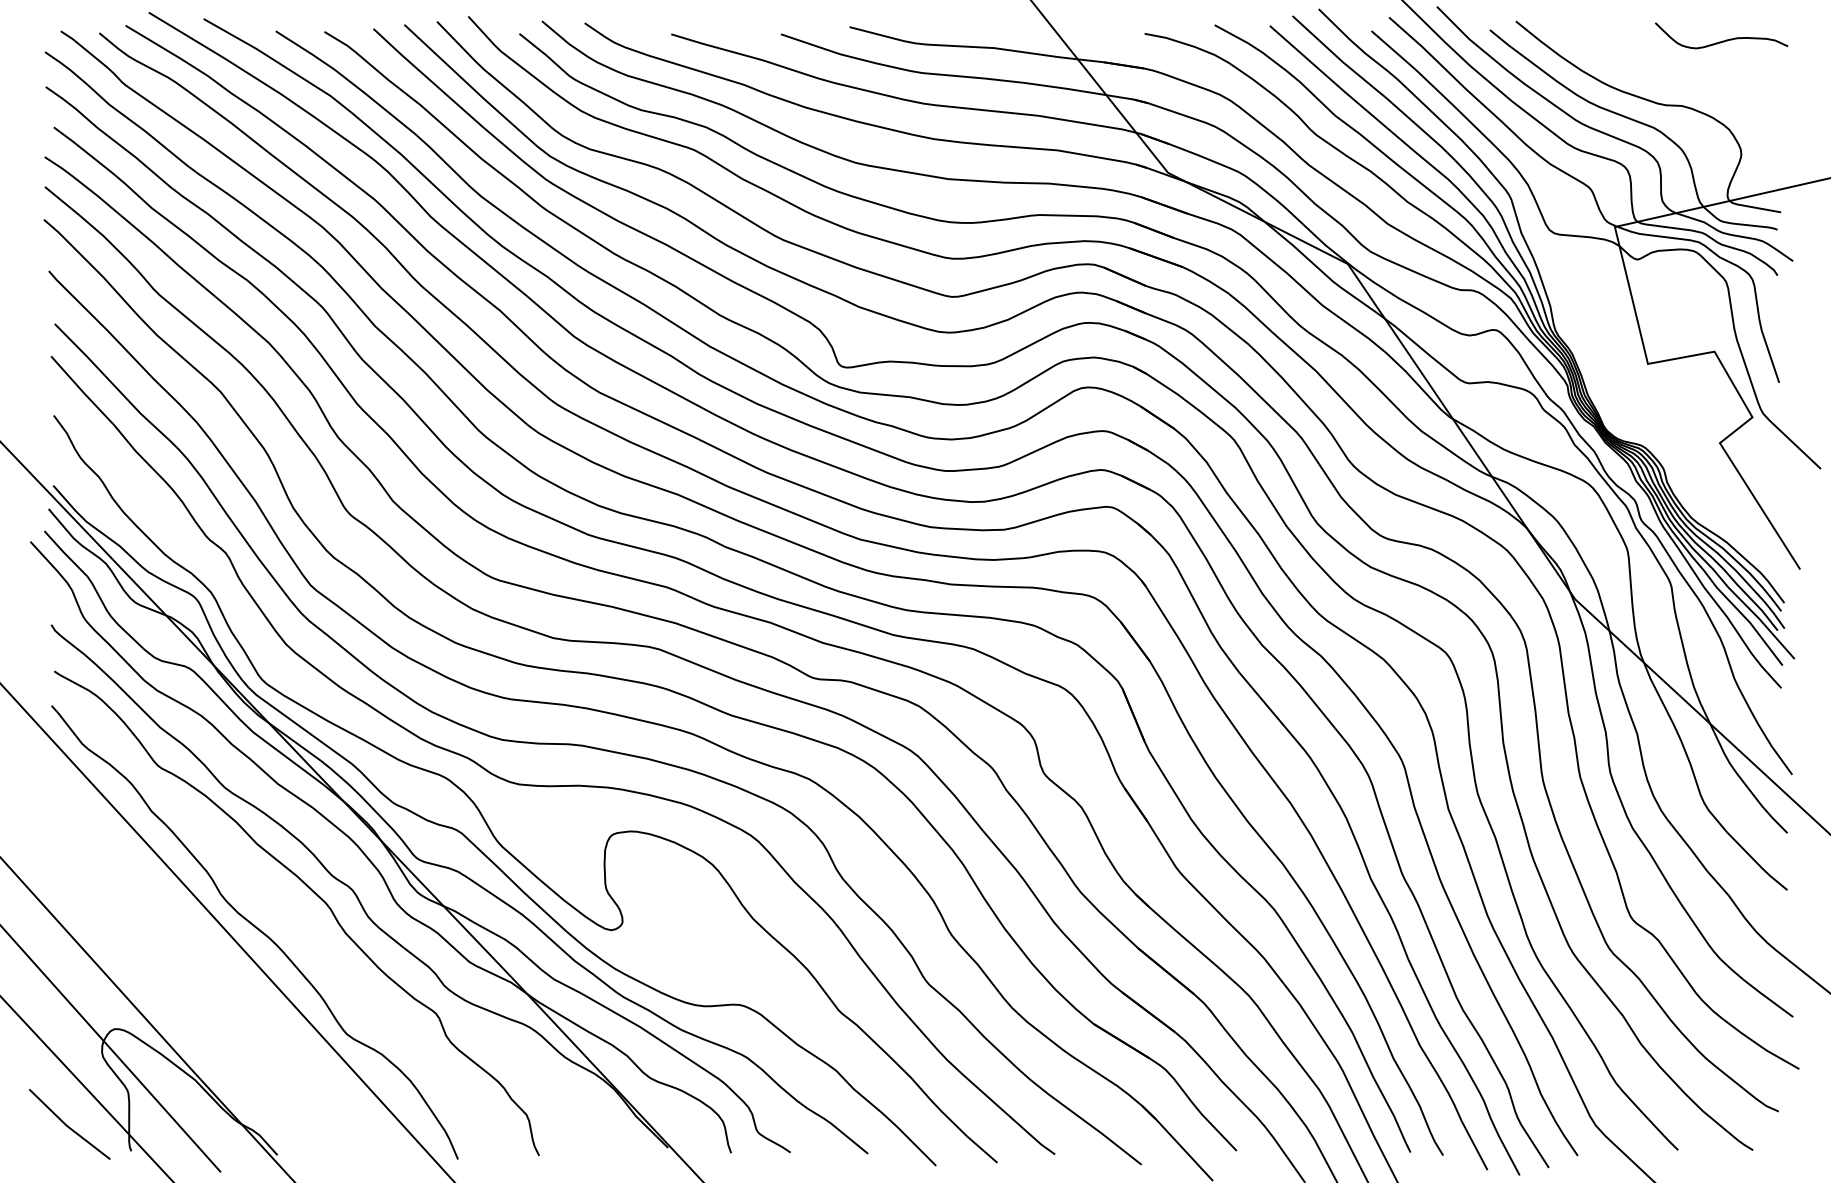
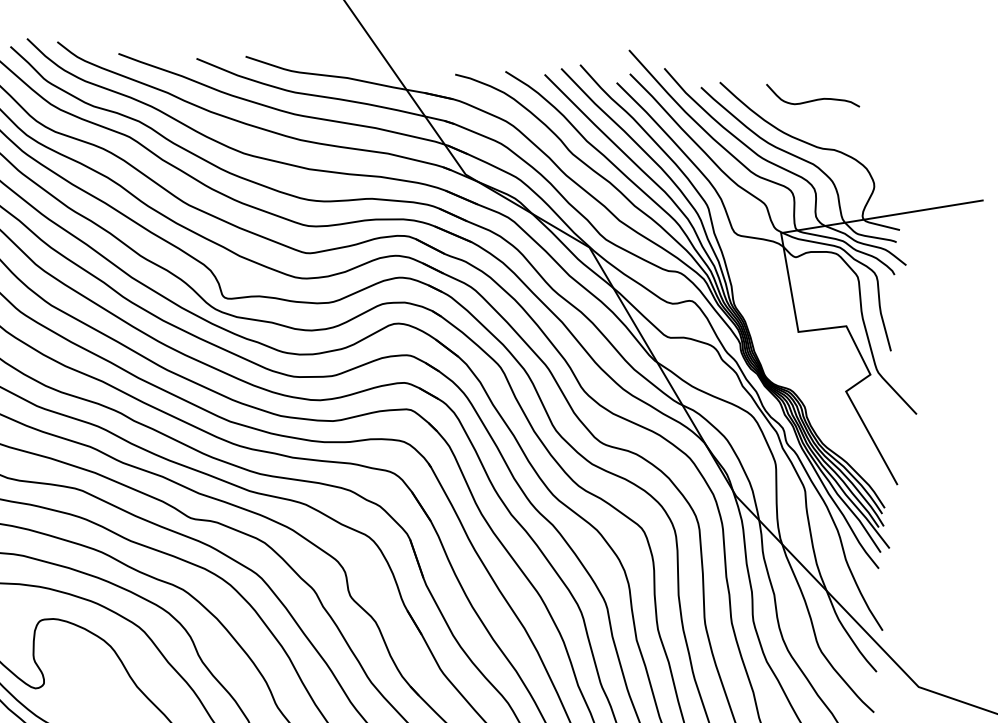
curve: (1722, 40) -> (813, 99), moved

